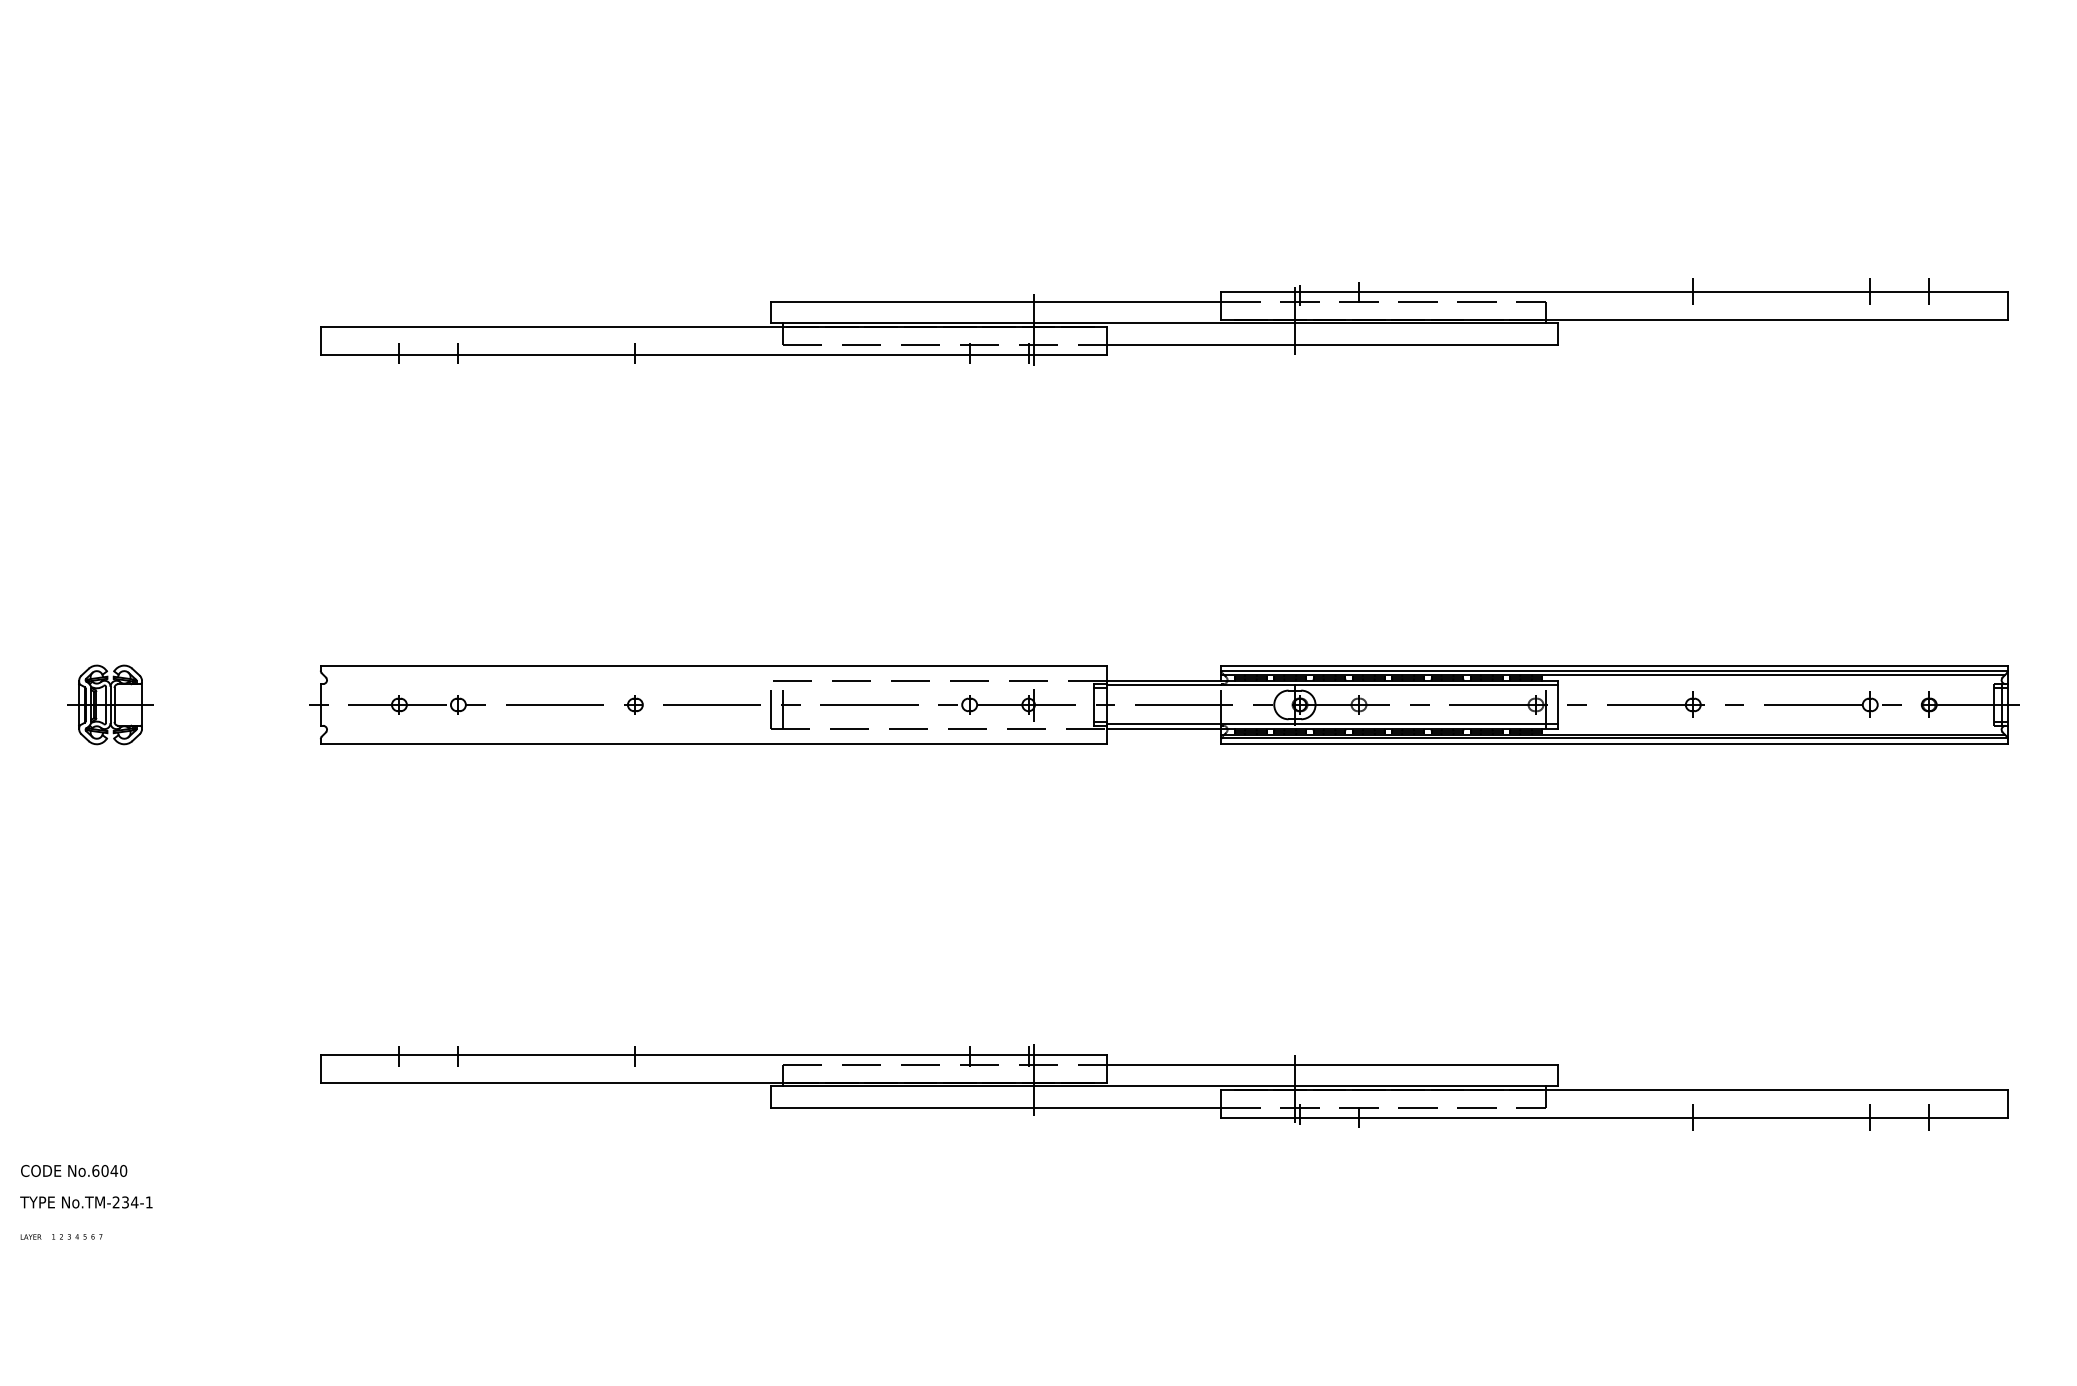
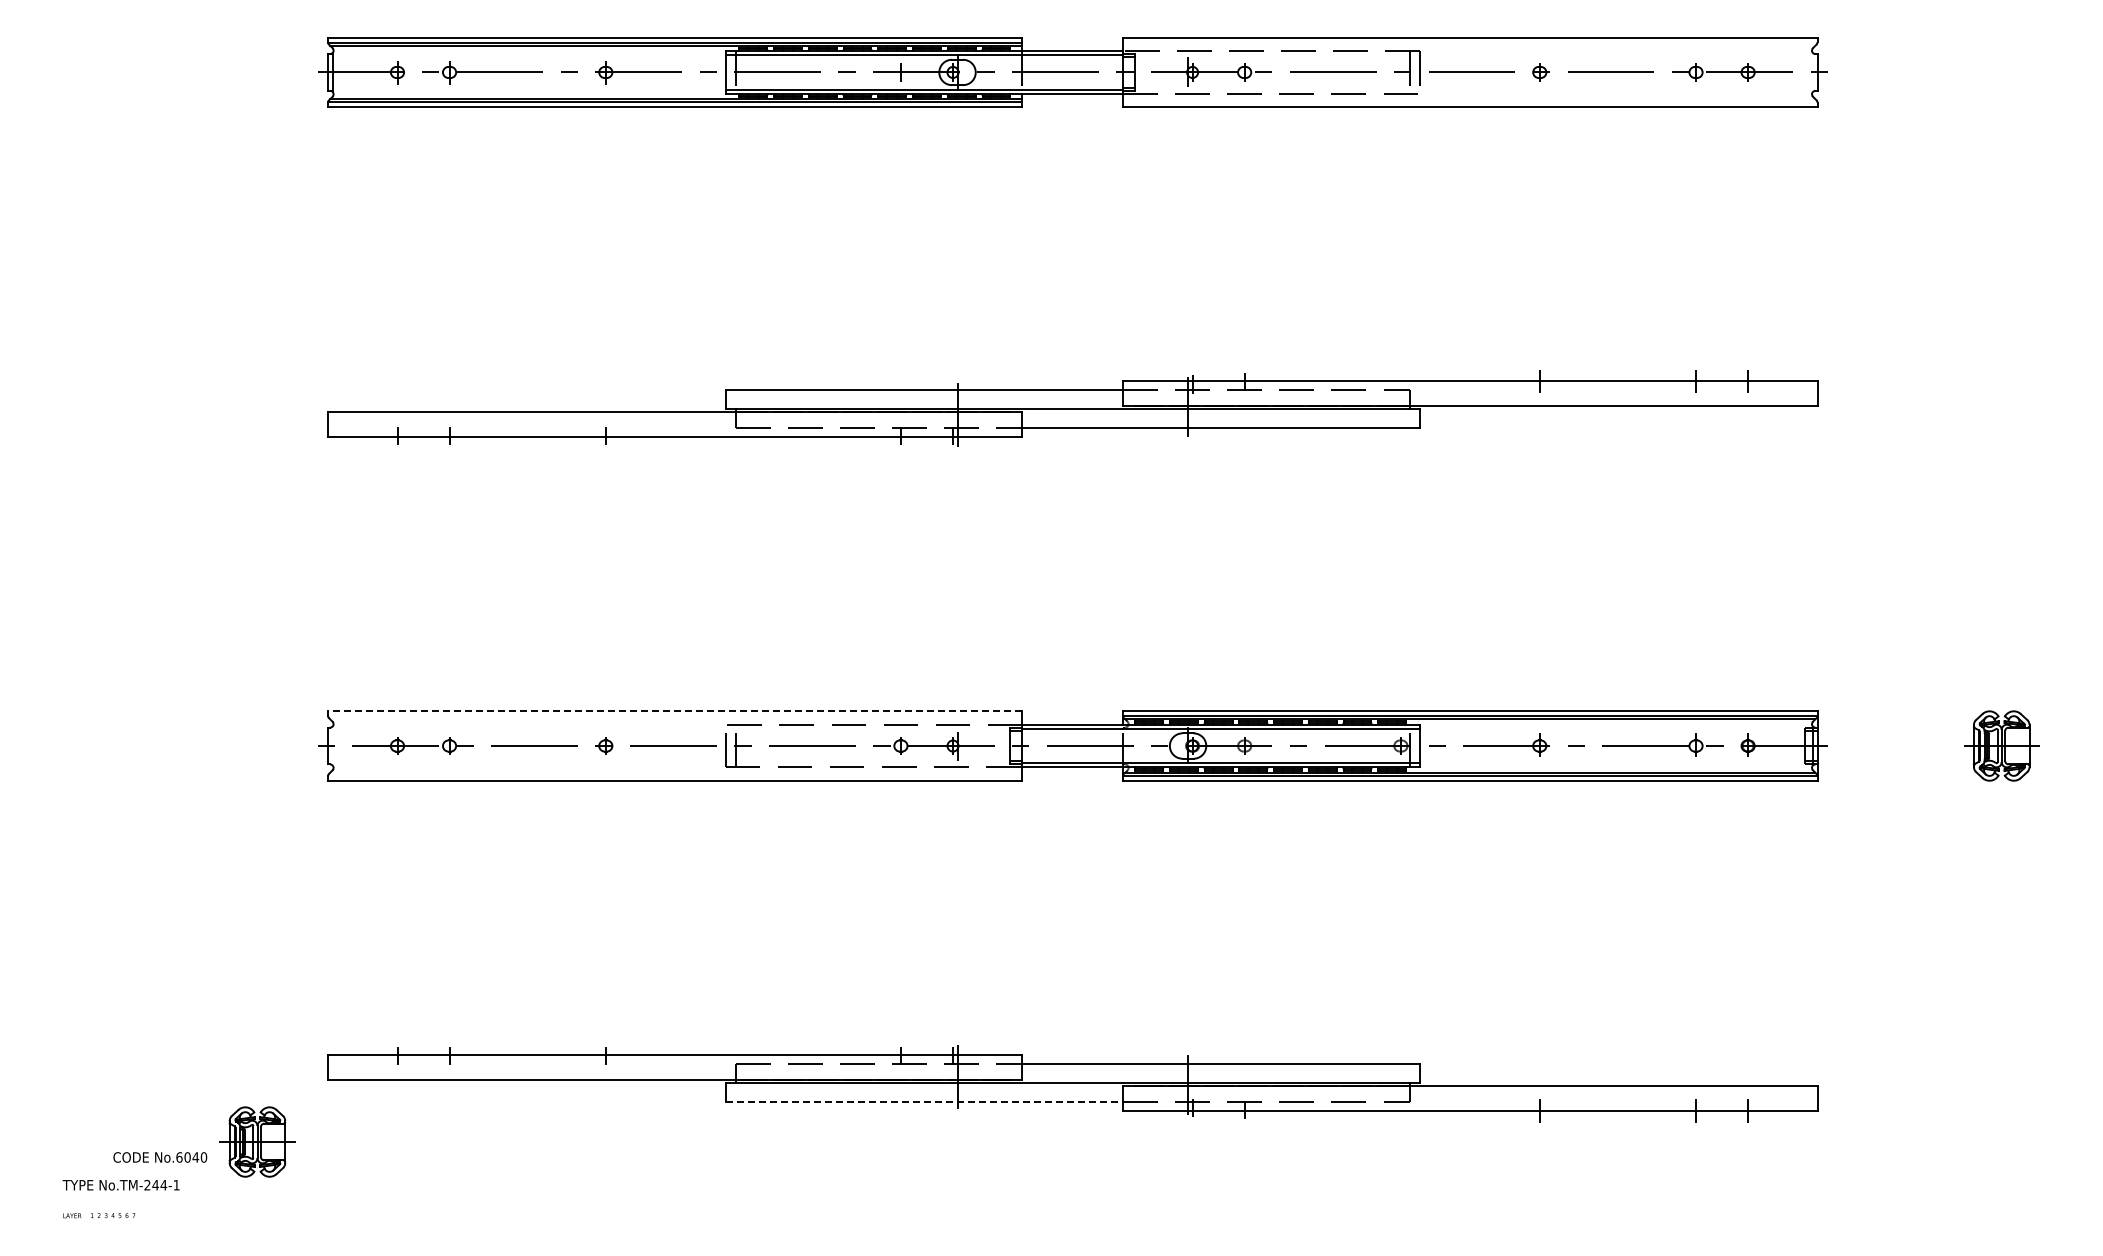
line: (713, 665) -> (674, 711), solid -> dashed
part: (110, 704) -> (257, 1141), moved
line: (996, 1107) -> (924, 1101), solid -> dashed
text: (74, 1171) -> (160, 1157), moved
text: (125, 1201) -> (155, 1184), No.TM-234-1 -> No.TM-244-1

